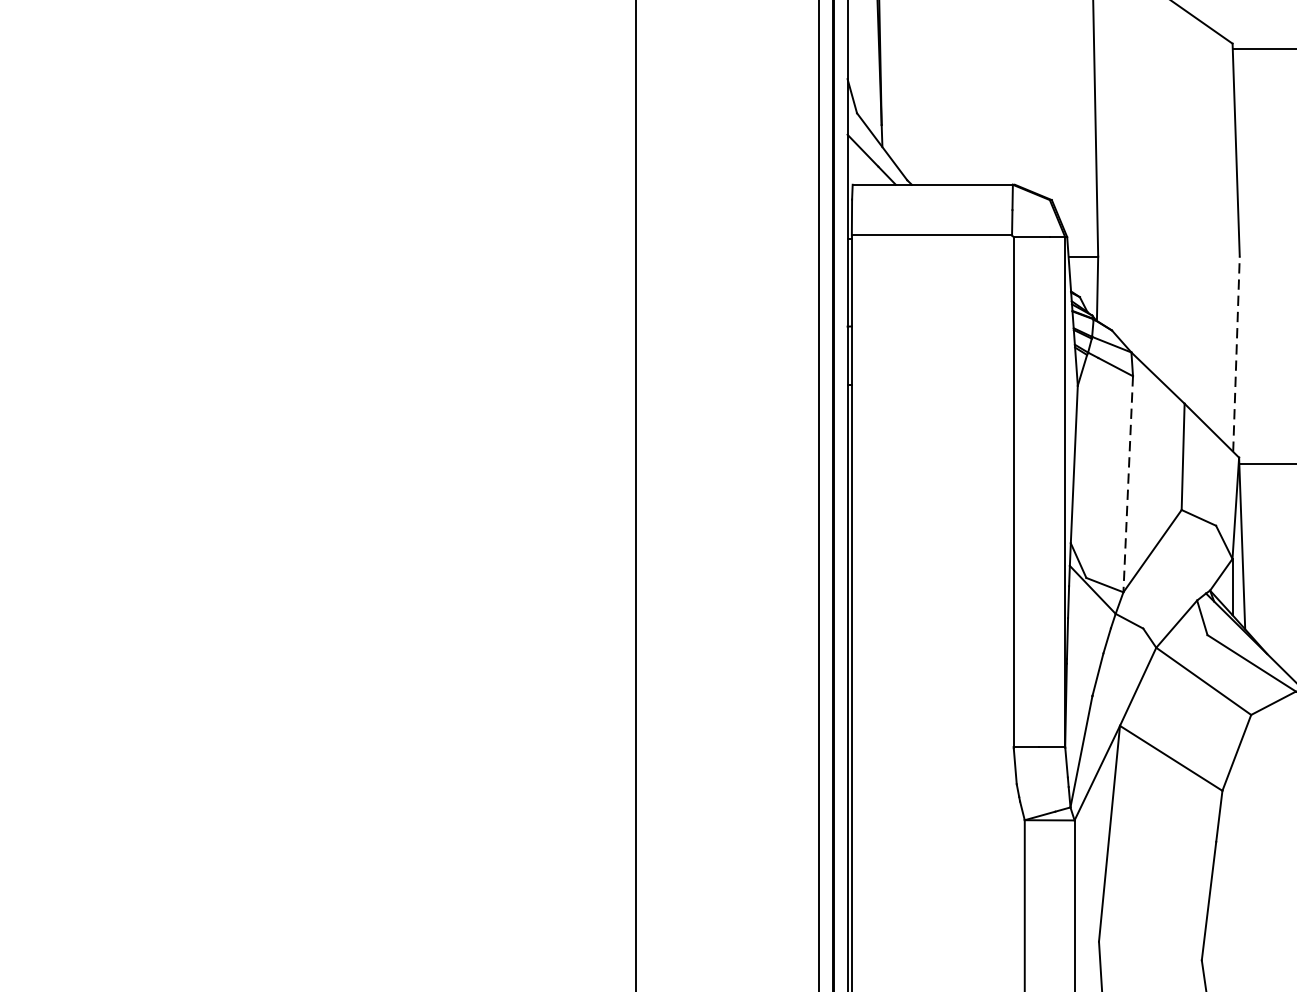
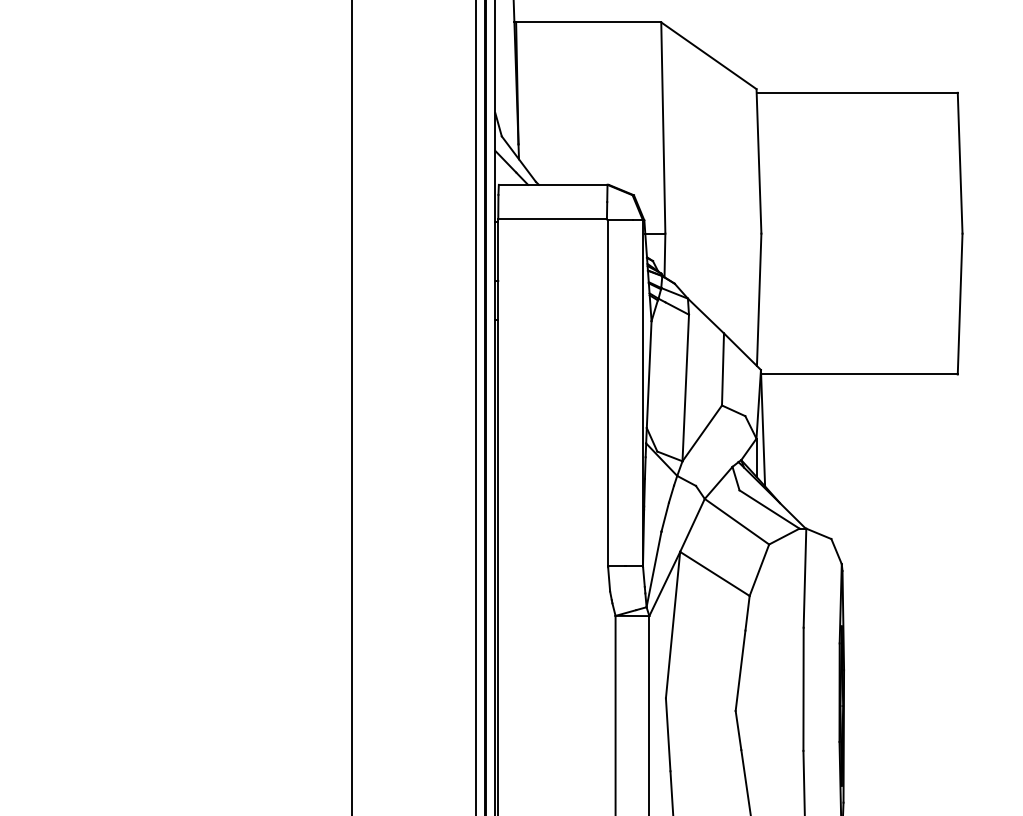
line: (1236, 353) -> (759, 299), dashed -> solid
line: (1127, 484) -> (685, 388), dashed -> solid

